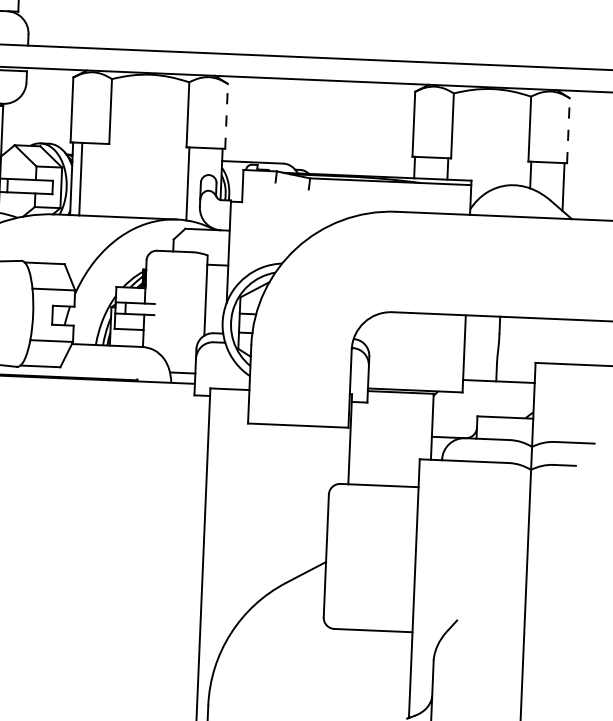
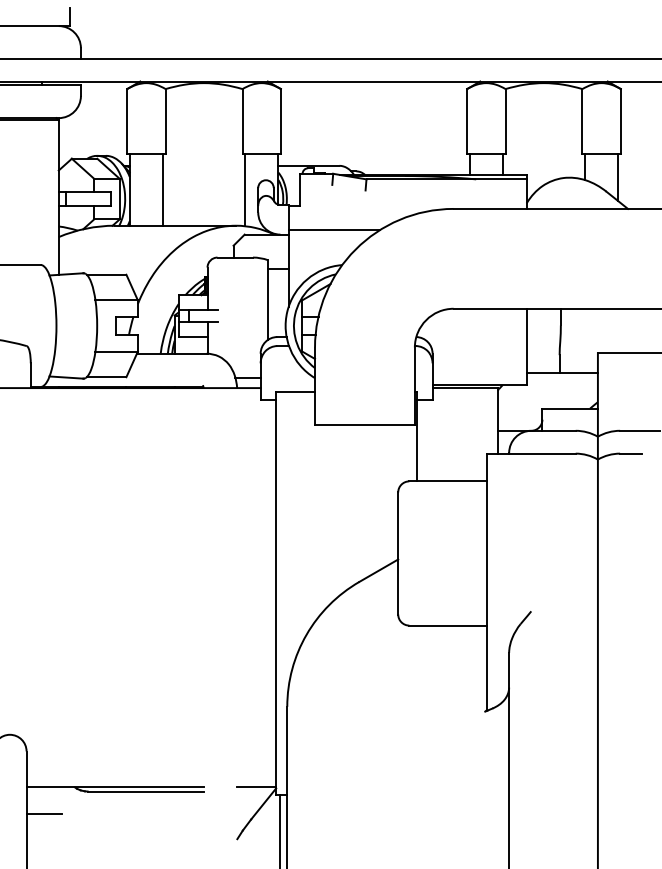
line: (226, 115) -> (280, 120), dashed -> solid
line: (568, 129) -> (620, 120), dashed -> solid
line: (80, 178) -> (162, 189), moved
line: (274, 228) -> (333, 230), added

